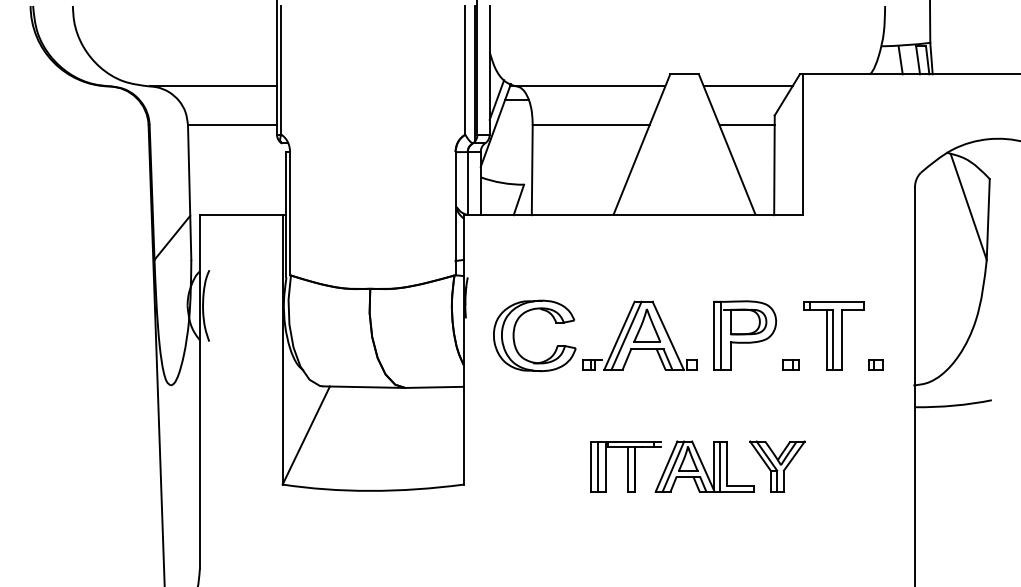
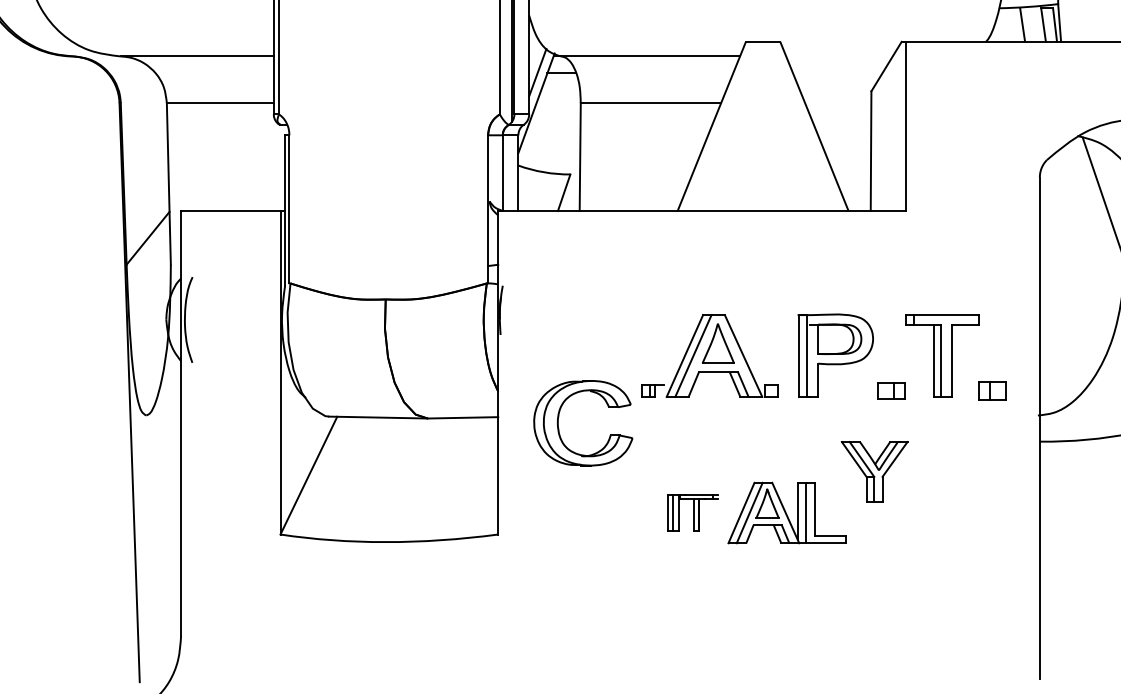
line: (747, 86) -> (838, 56), removed
line: (746, 125) -> (837, 103), removed
part: (515, 329) -> (560, 415), moved
part: (790, 364) -> (890, 390), size x1.4
part: (875, 364) -> (992, 390), size x1.6
part: (625, 466) -> (692, 512), size x0.6
part: (777, 466) -> (874, 472), moved

